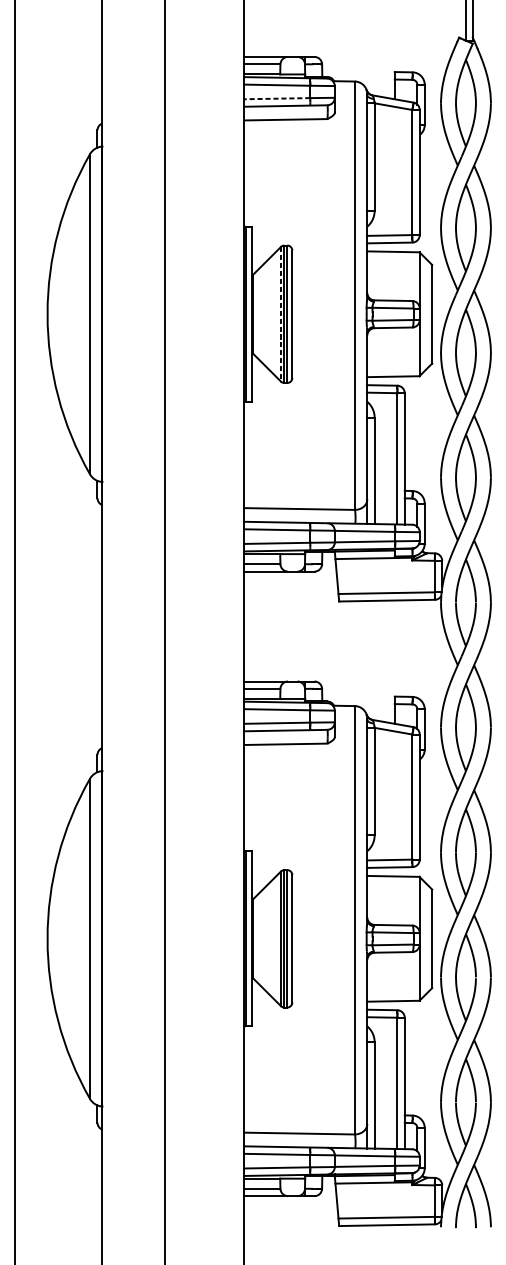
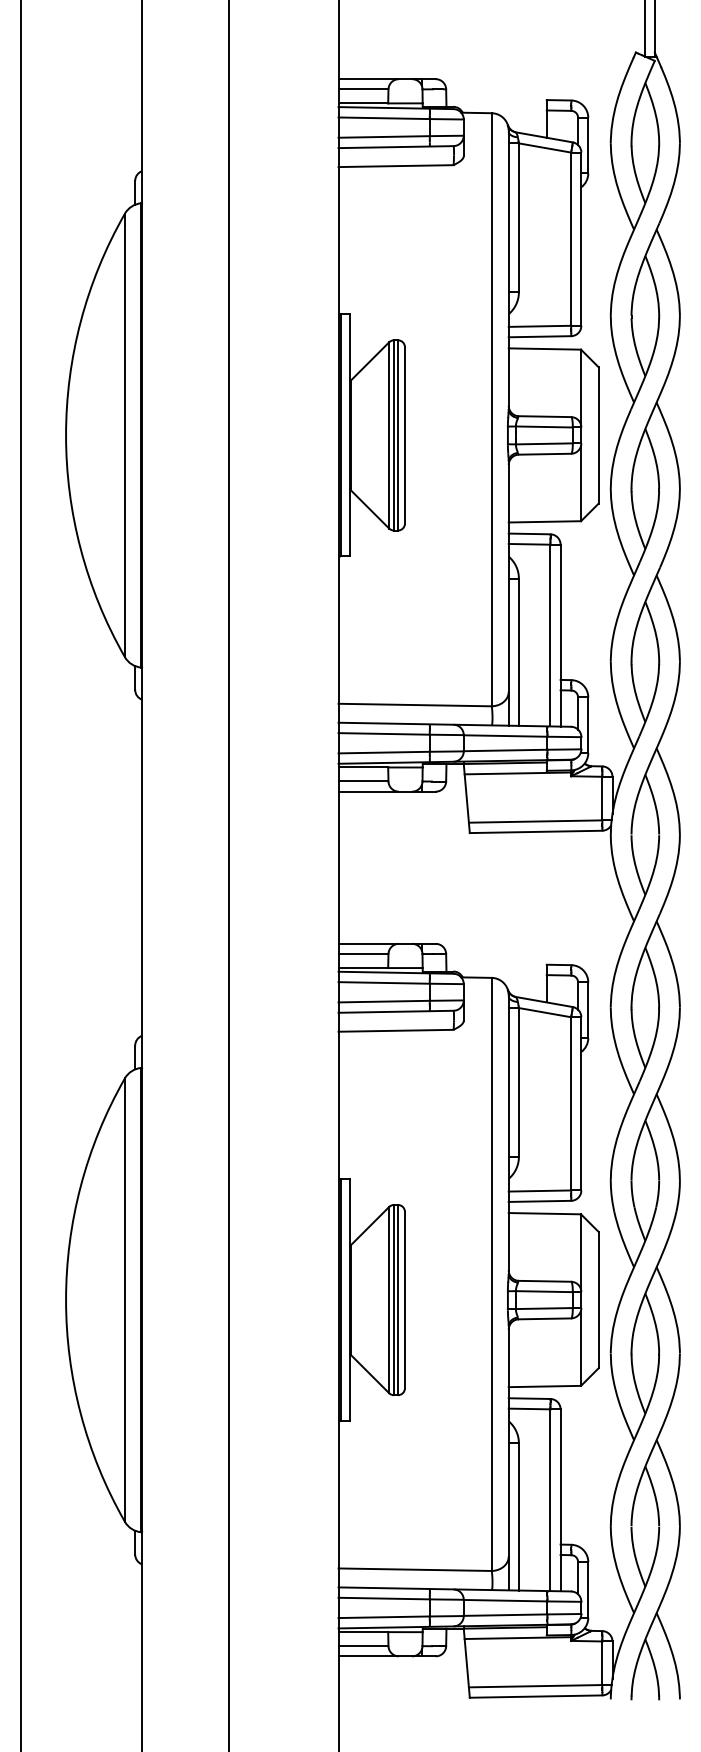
line: (277, 98) -> (384, 136), dashed -> solid
line: (281, 314) -> (389, 435), dashed -> solid

